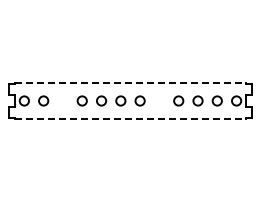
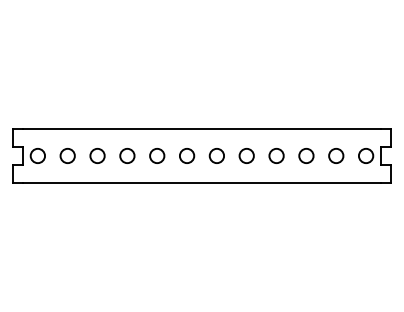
line: (130, 83) -> (202, 128), dashed -> solid
circle: (62, 100) -> (96, 155), added
circle: (159, 100) -> (246, 155), added
line: (130, 118) -> (202, 183), dashed -> solid

